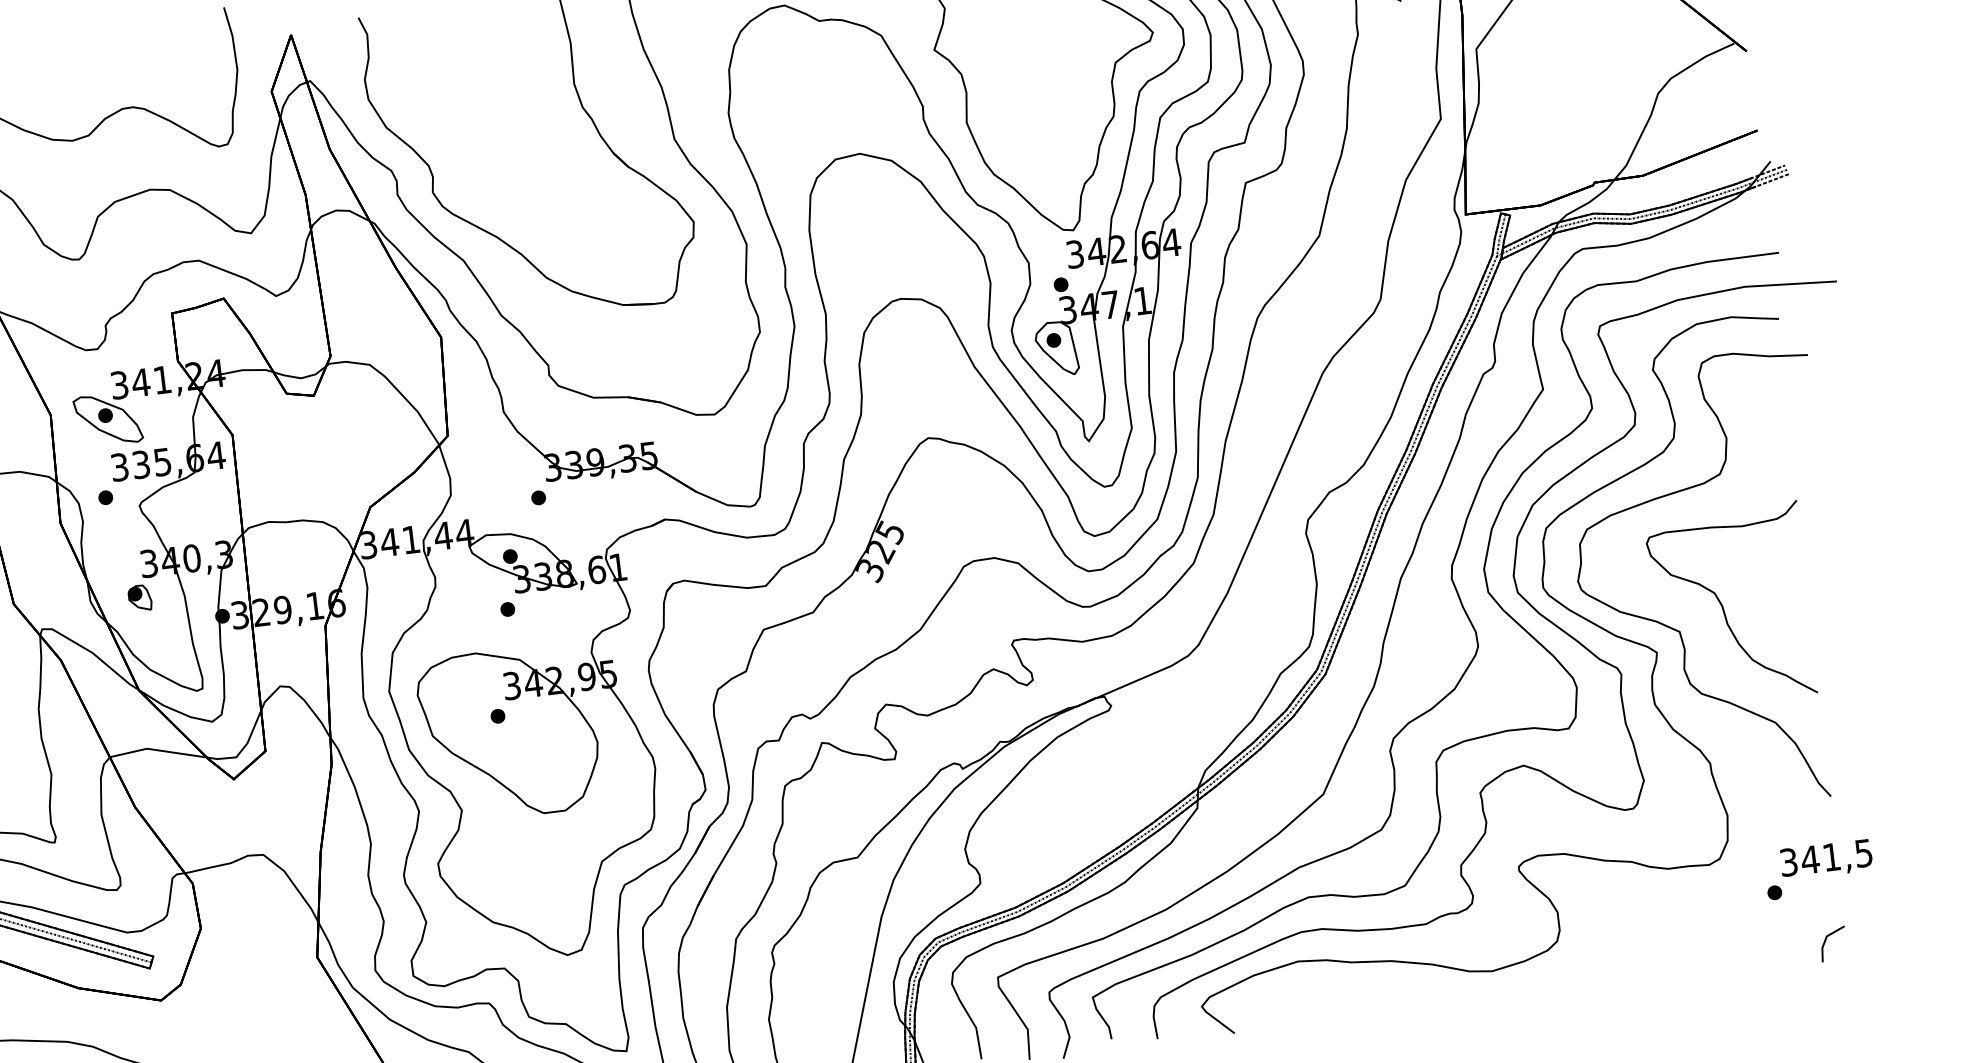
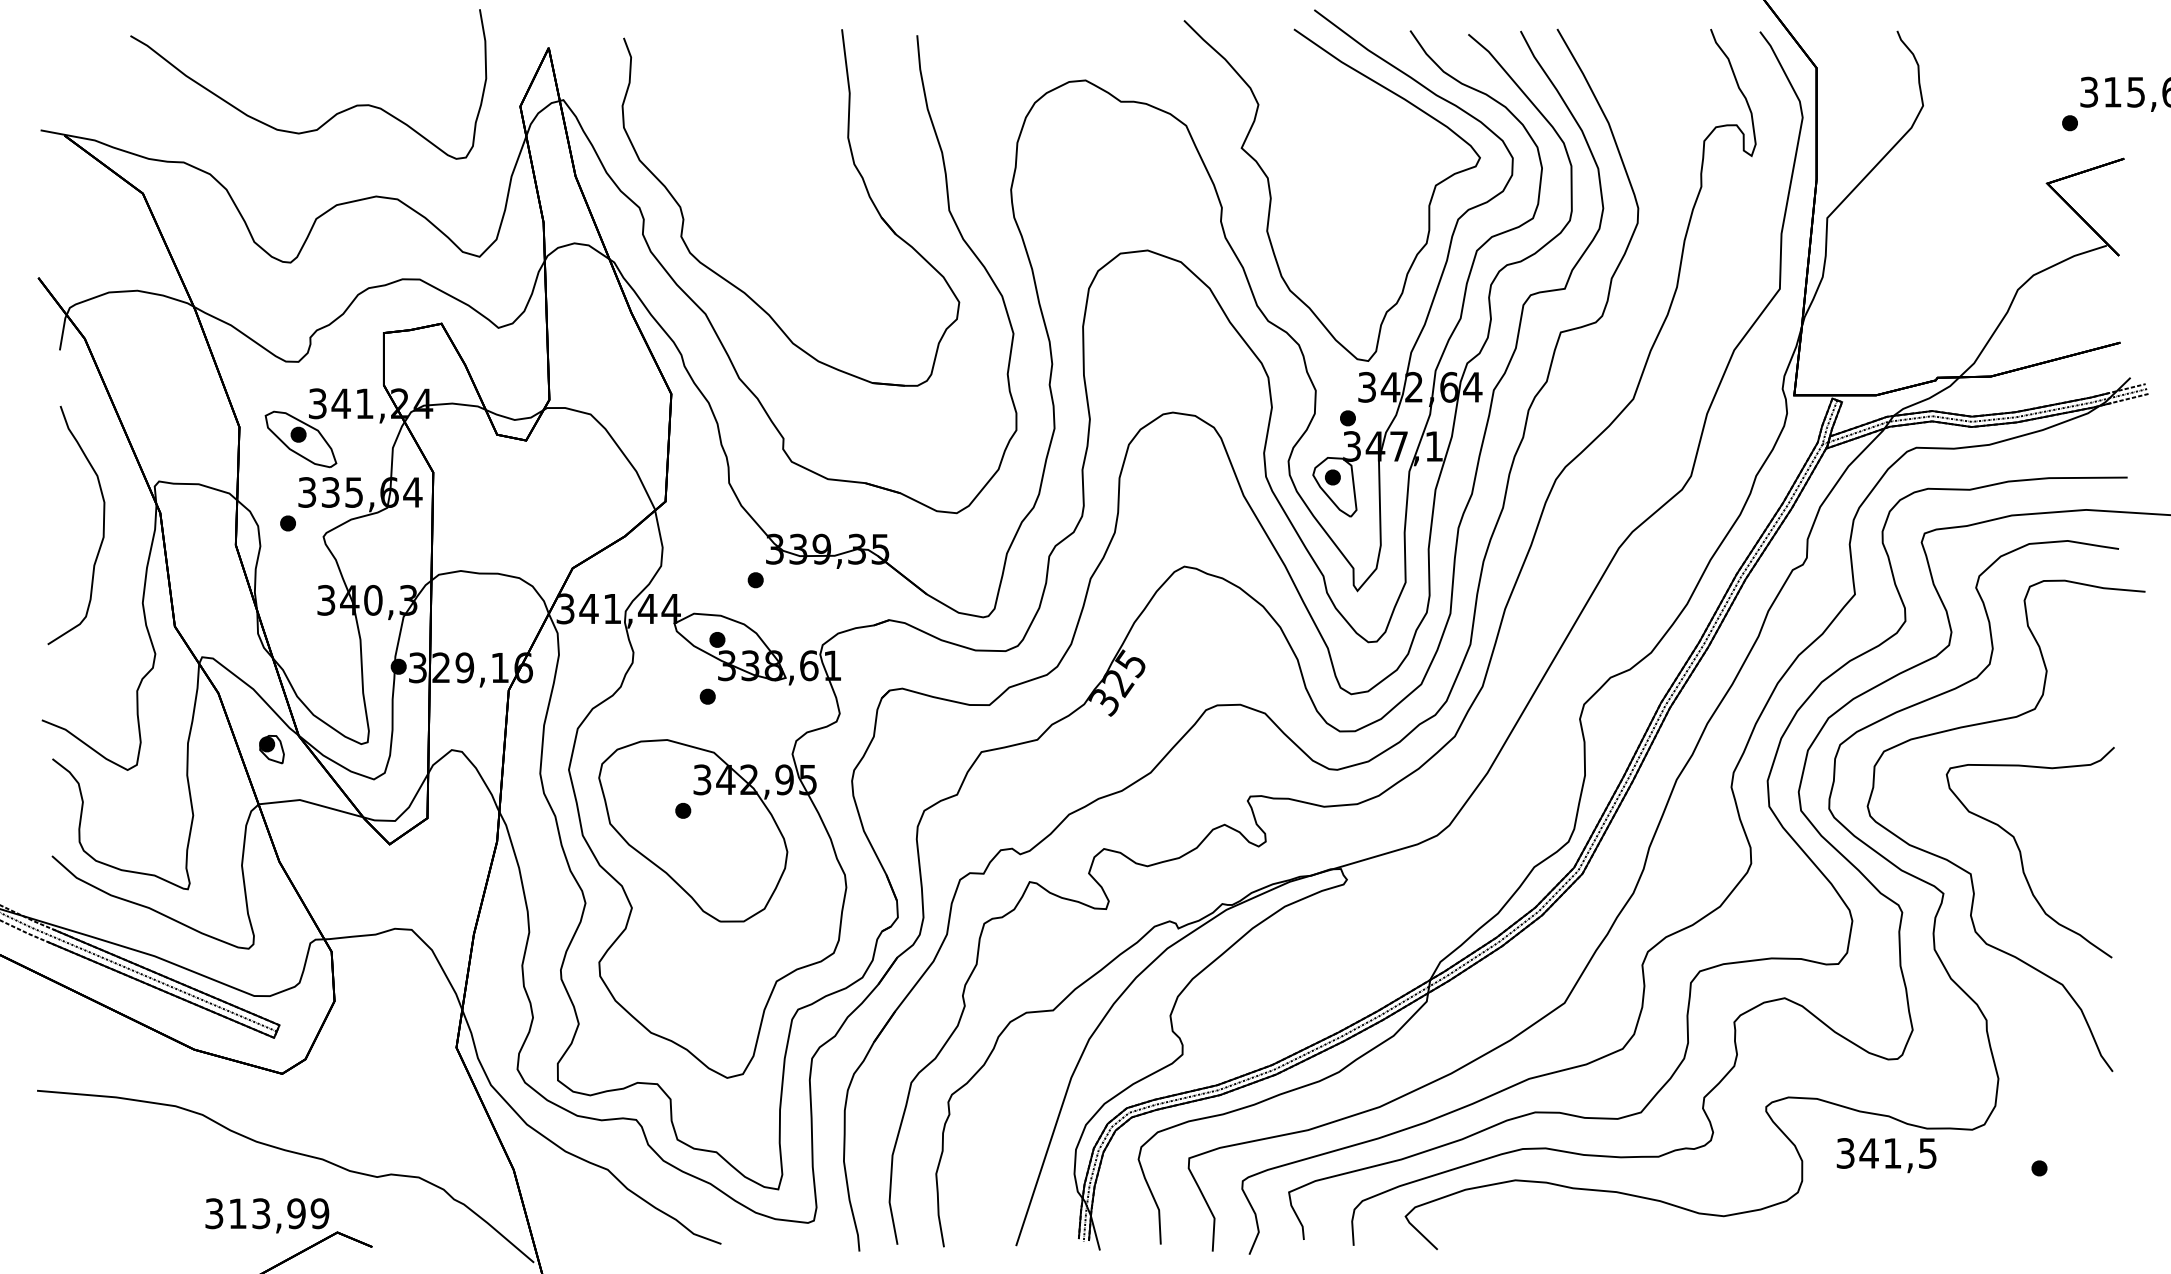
part: (139, 598) -> (271, 749), moved
text: (1826, 859) -> (1886, 1155), moved
line: (1826, 941) -> (2088, 1227), removed

